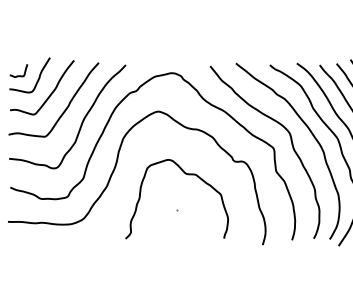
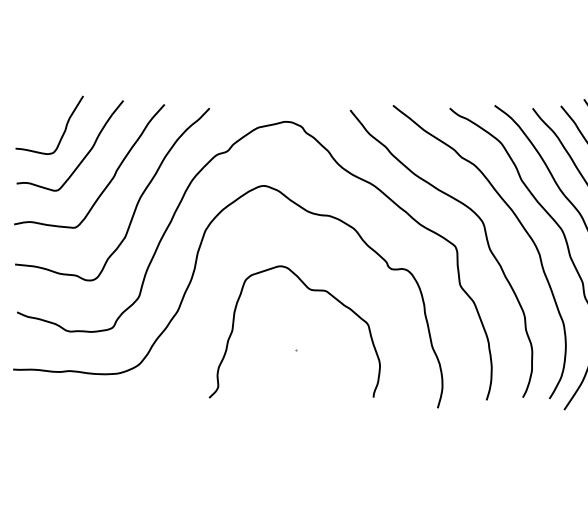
curve: (18, 75) -> (30, 125), removed

